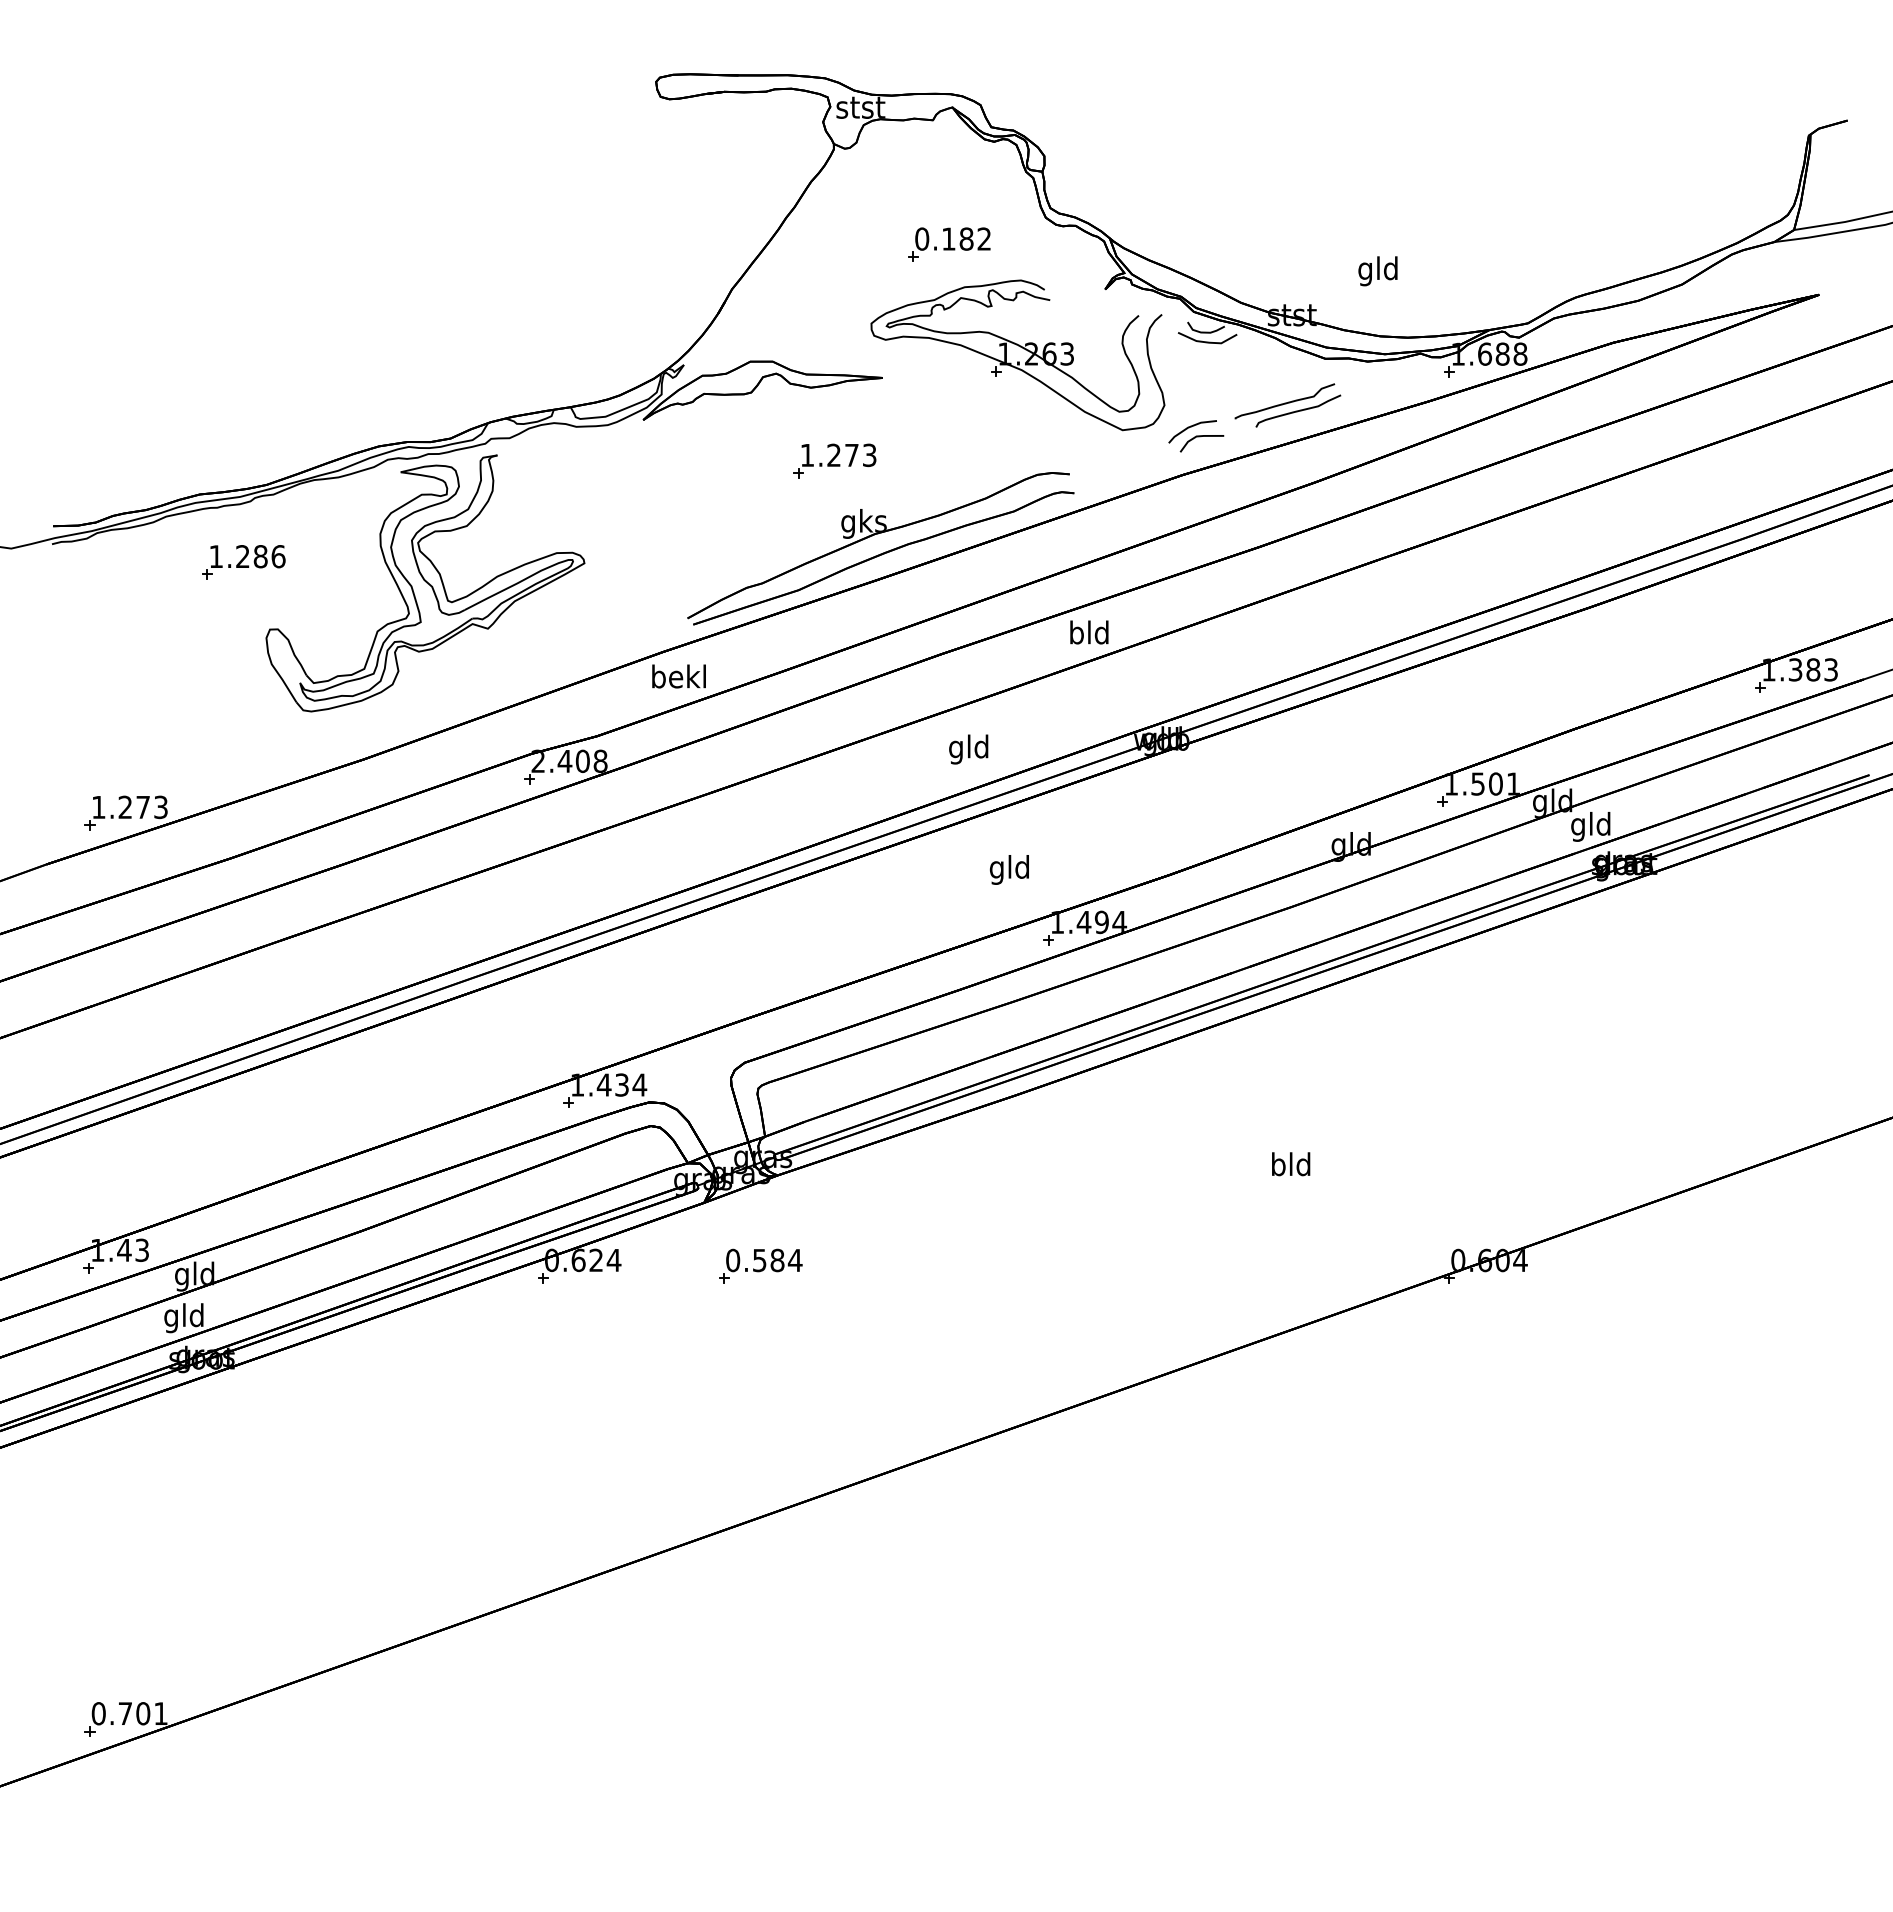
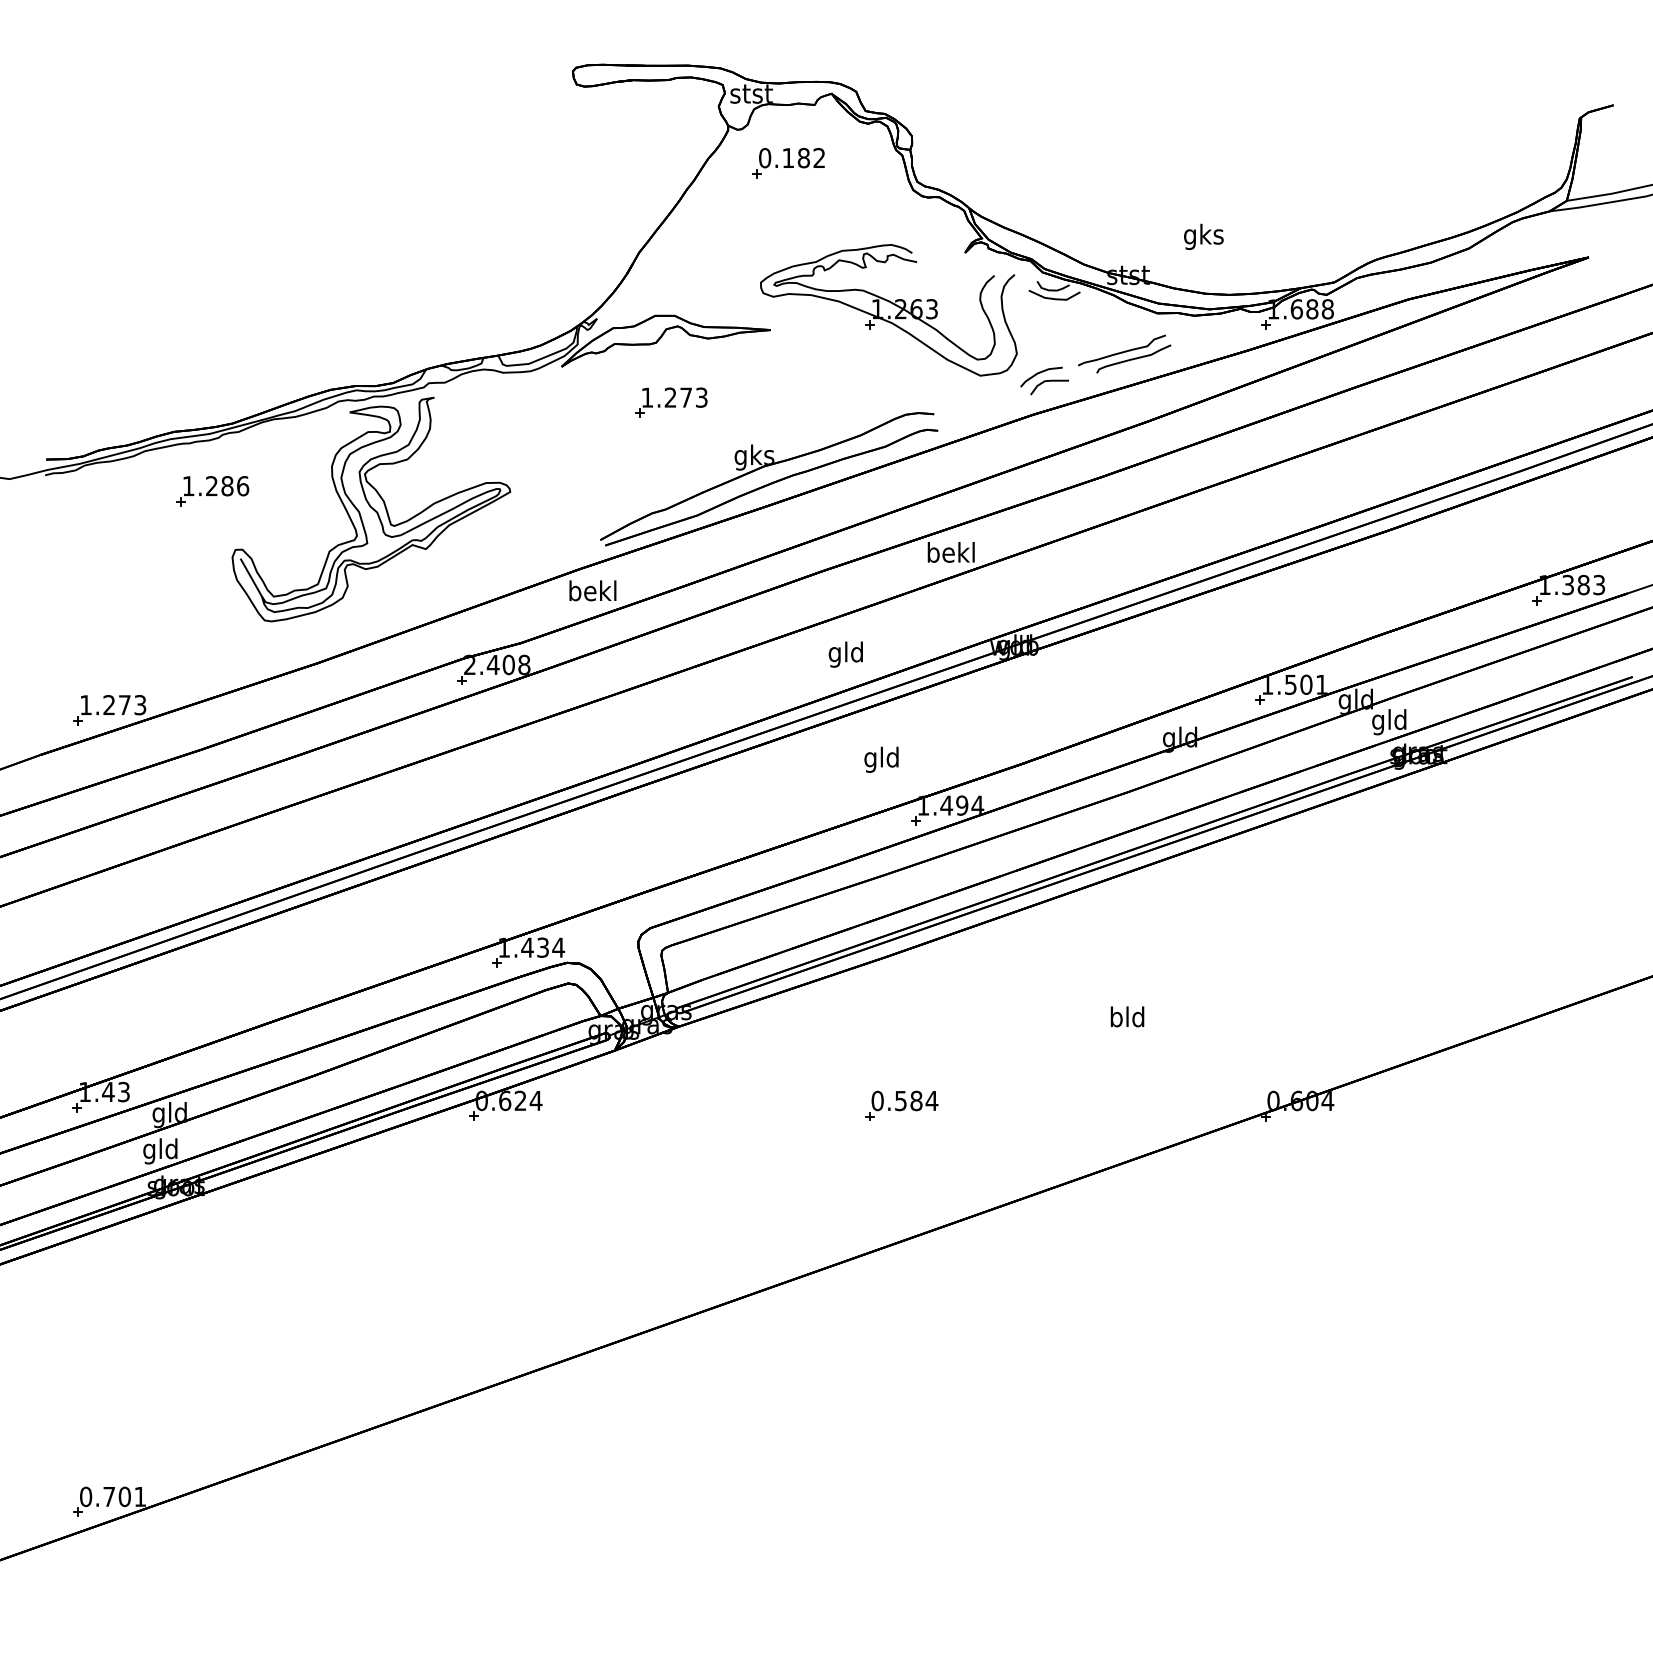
part: (949, 244) -> (788, 162), moved
text: (1378, 271) -> (1203, 237), gld -> gks
part: (834, 460) -> (671, 402), moved
text: (1089, 632) -> (951, 552), bld -> bekl
line: (288, 661) -> (251, 577), added
part: (760, 1265) -> (901, 1105), moved

